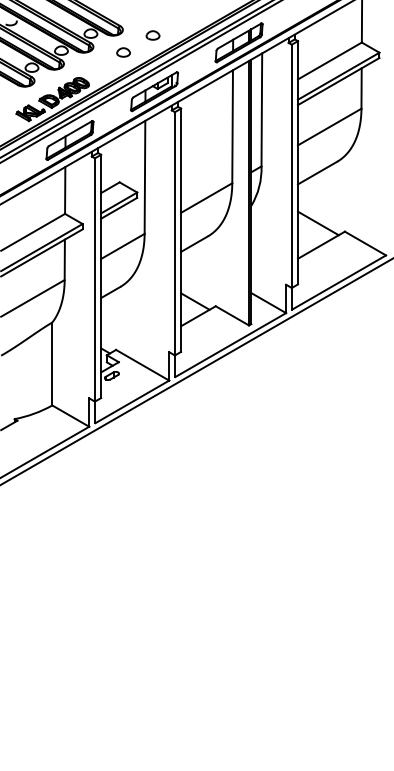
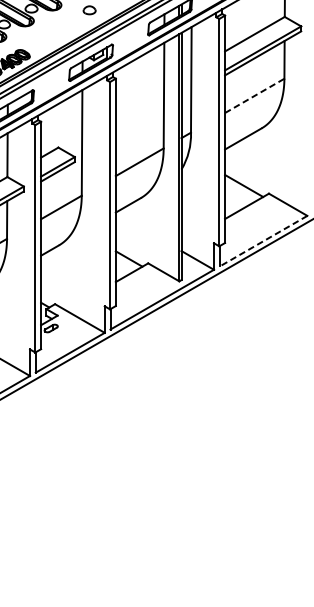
part: (123, 52) -> (62, 26), removed
line: (329, 127) -> (254, 96), solid -> dashed
line: (338, 282) -> (262, 241), solid -> dashed

